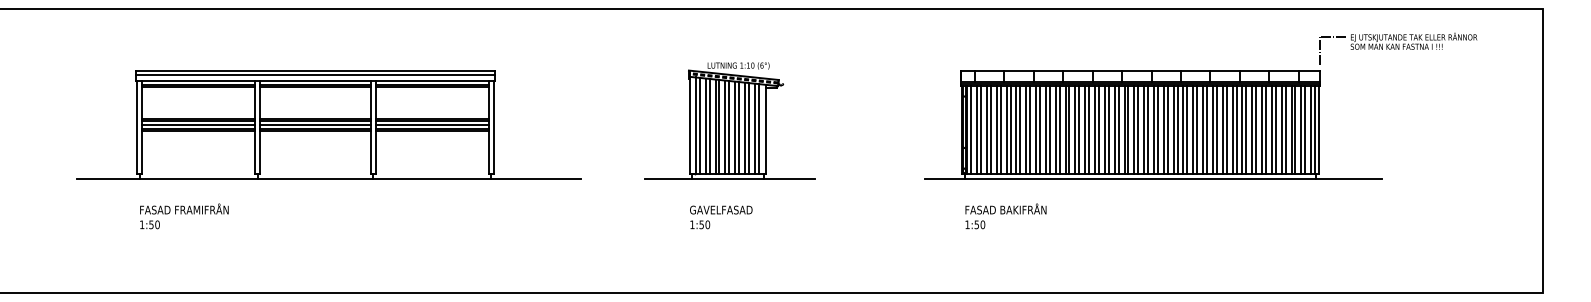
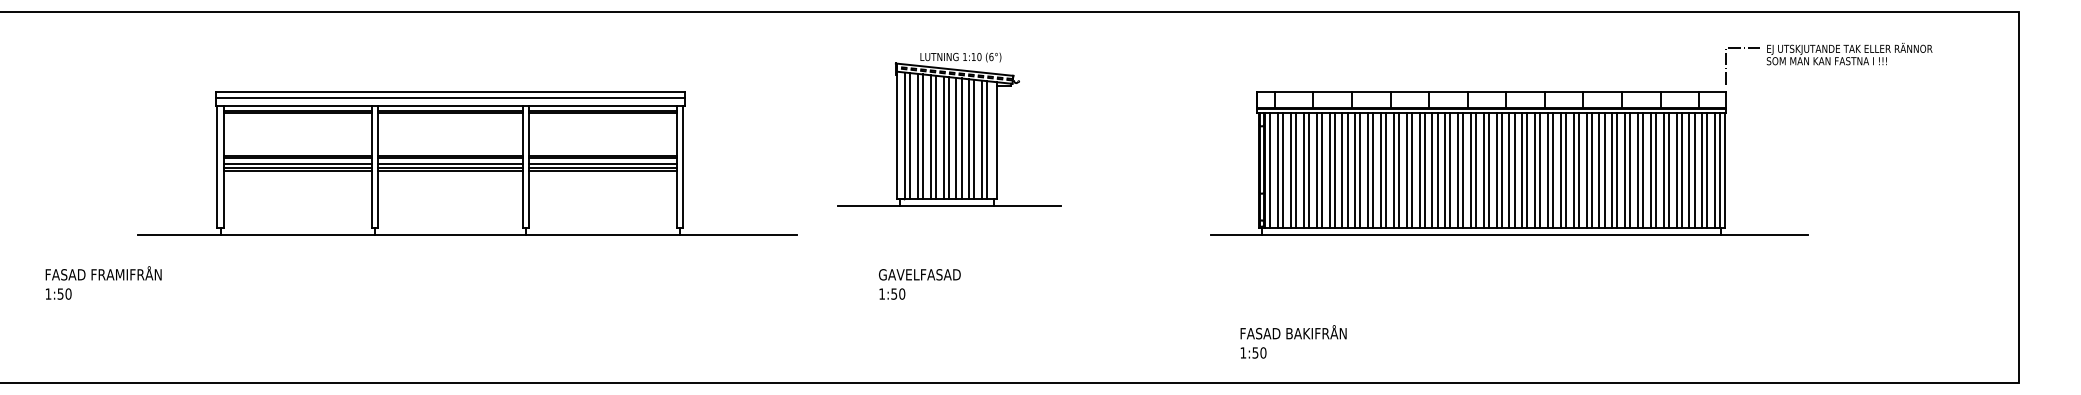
part: (729, 120) -> (948, 128), moved
part: (328, 124) -> (467, 162), moved
text: (184, 216) -> (103, 283), moved
text: (1005, 216) -> (1292, 342), moved
text: (721, 217) -> (920, 284), moved

